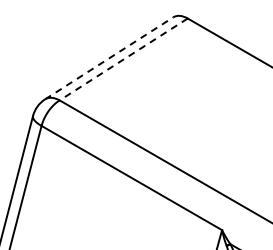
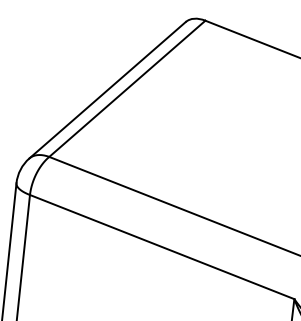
line: (109, 58) -> (107, 90), dashed -> solid
line: (123, 59) -> (127, 88), dashed -> solid

